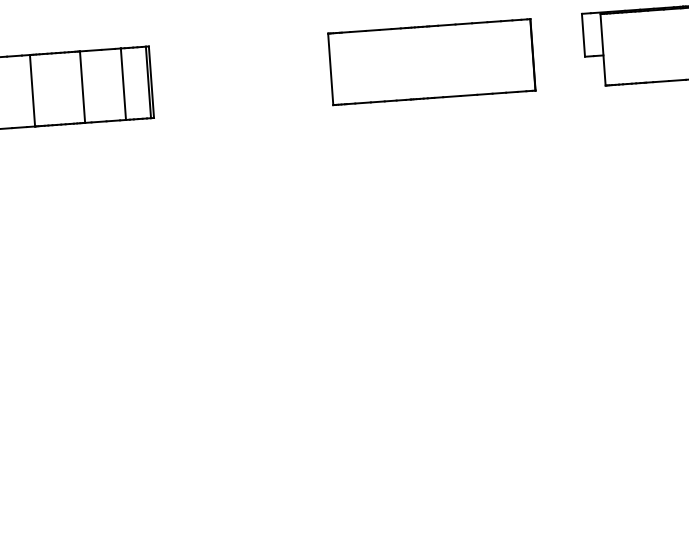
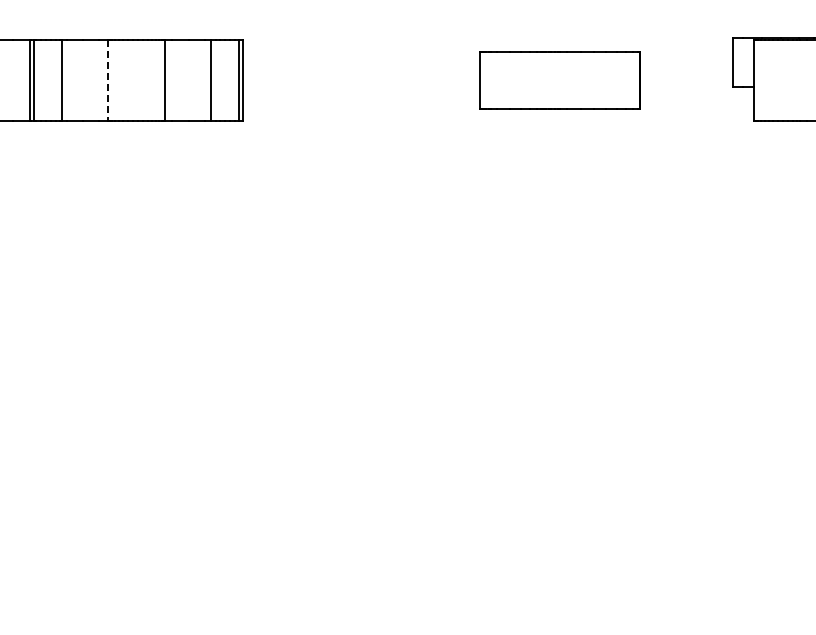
part: (431, 62) -> (559, 80), size x0.7
line: (32, 90) -> (108, 80), solid -> dashed

